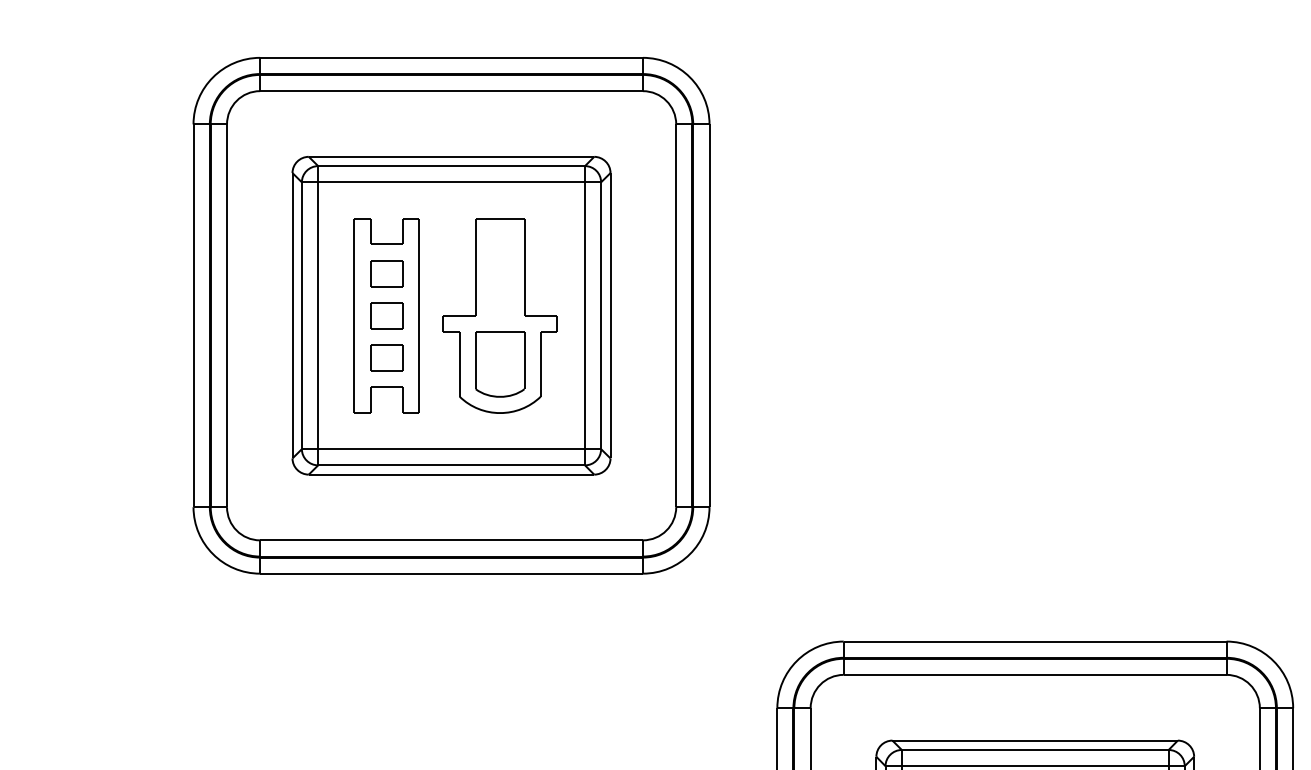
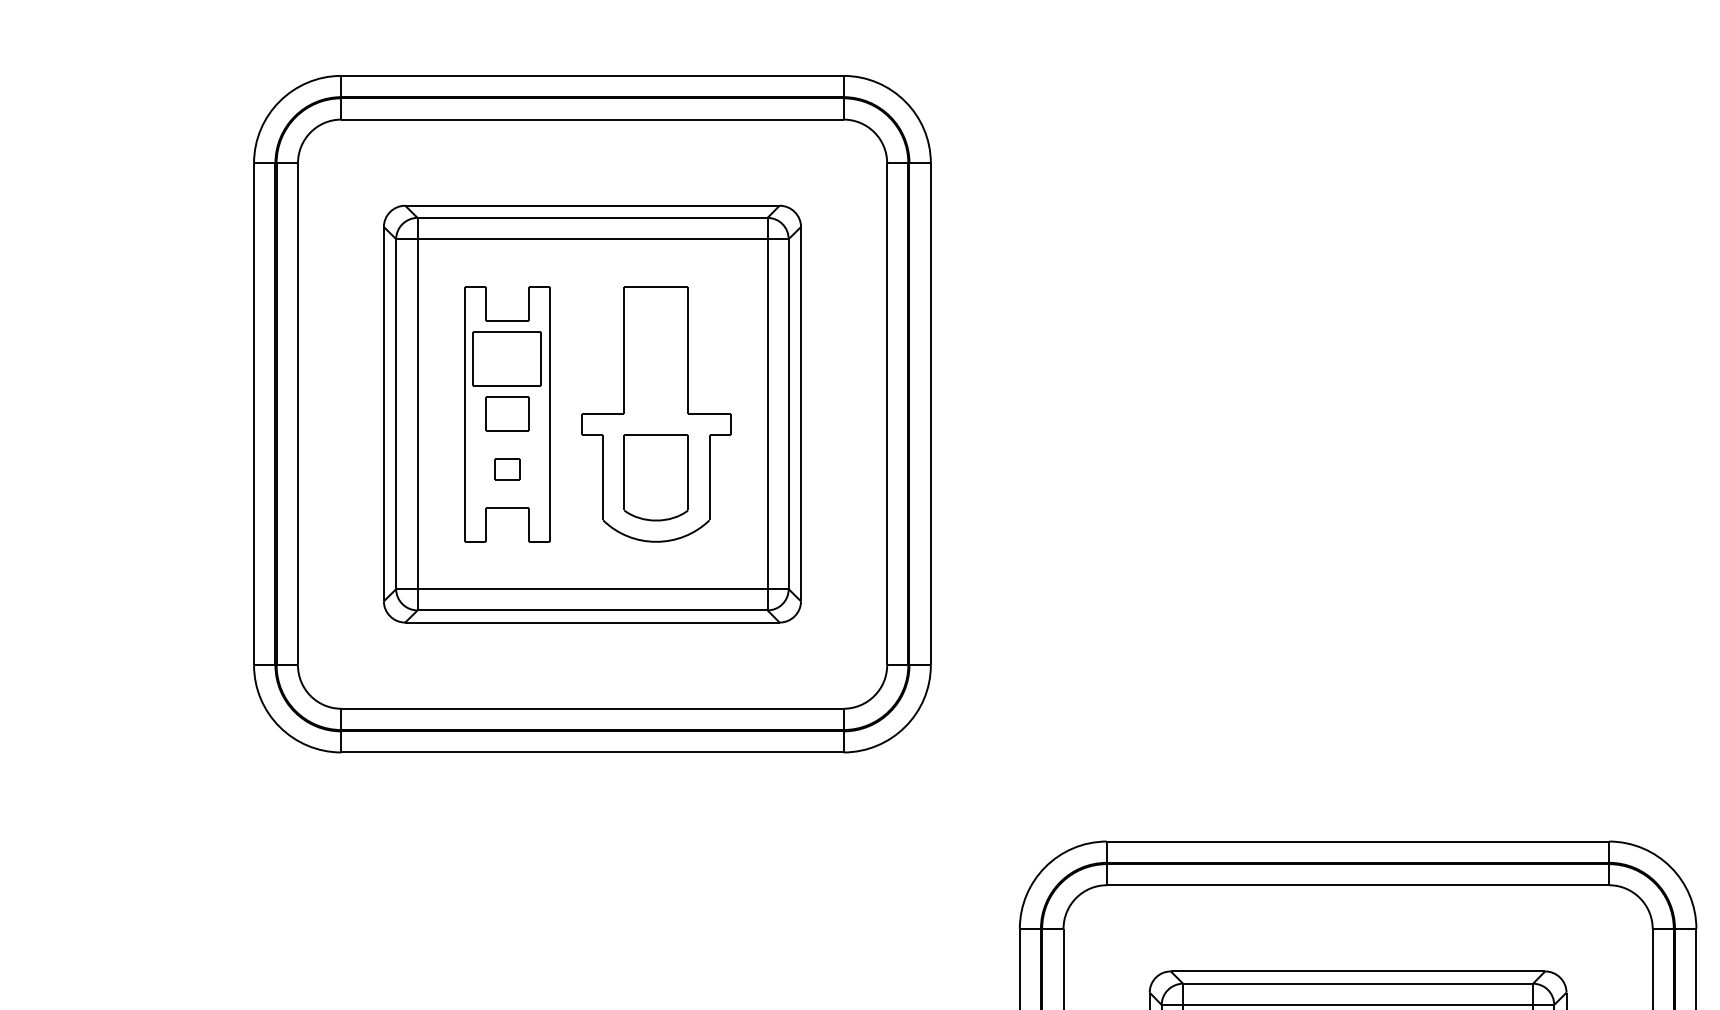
part: (386, 273) -> (507, 358), size x1.6
part: (386, 357) -> (507, 469), size x0.6

